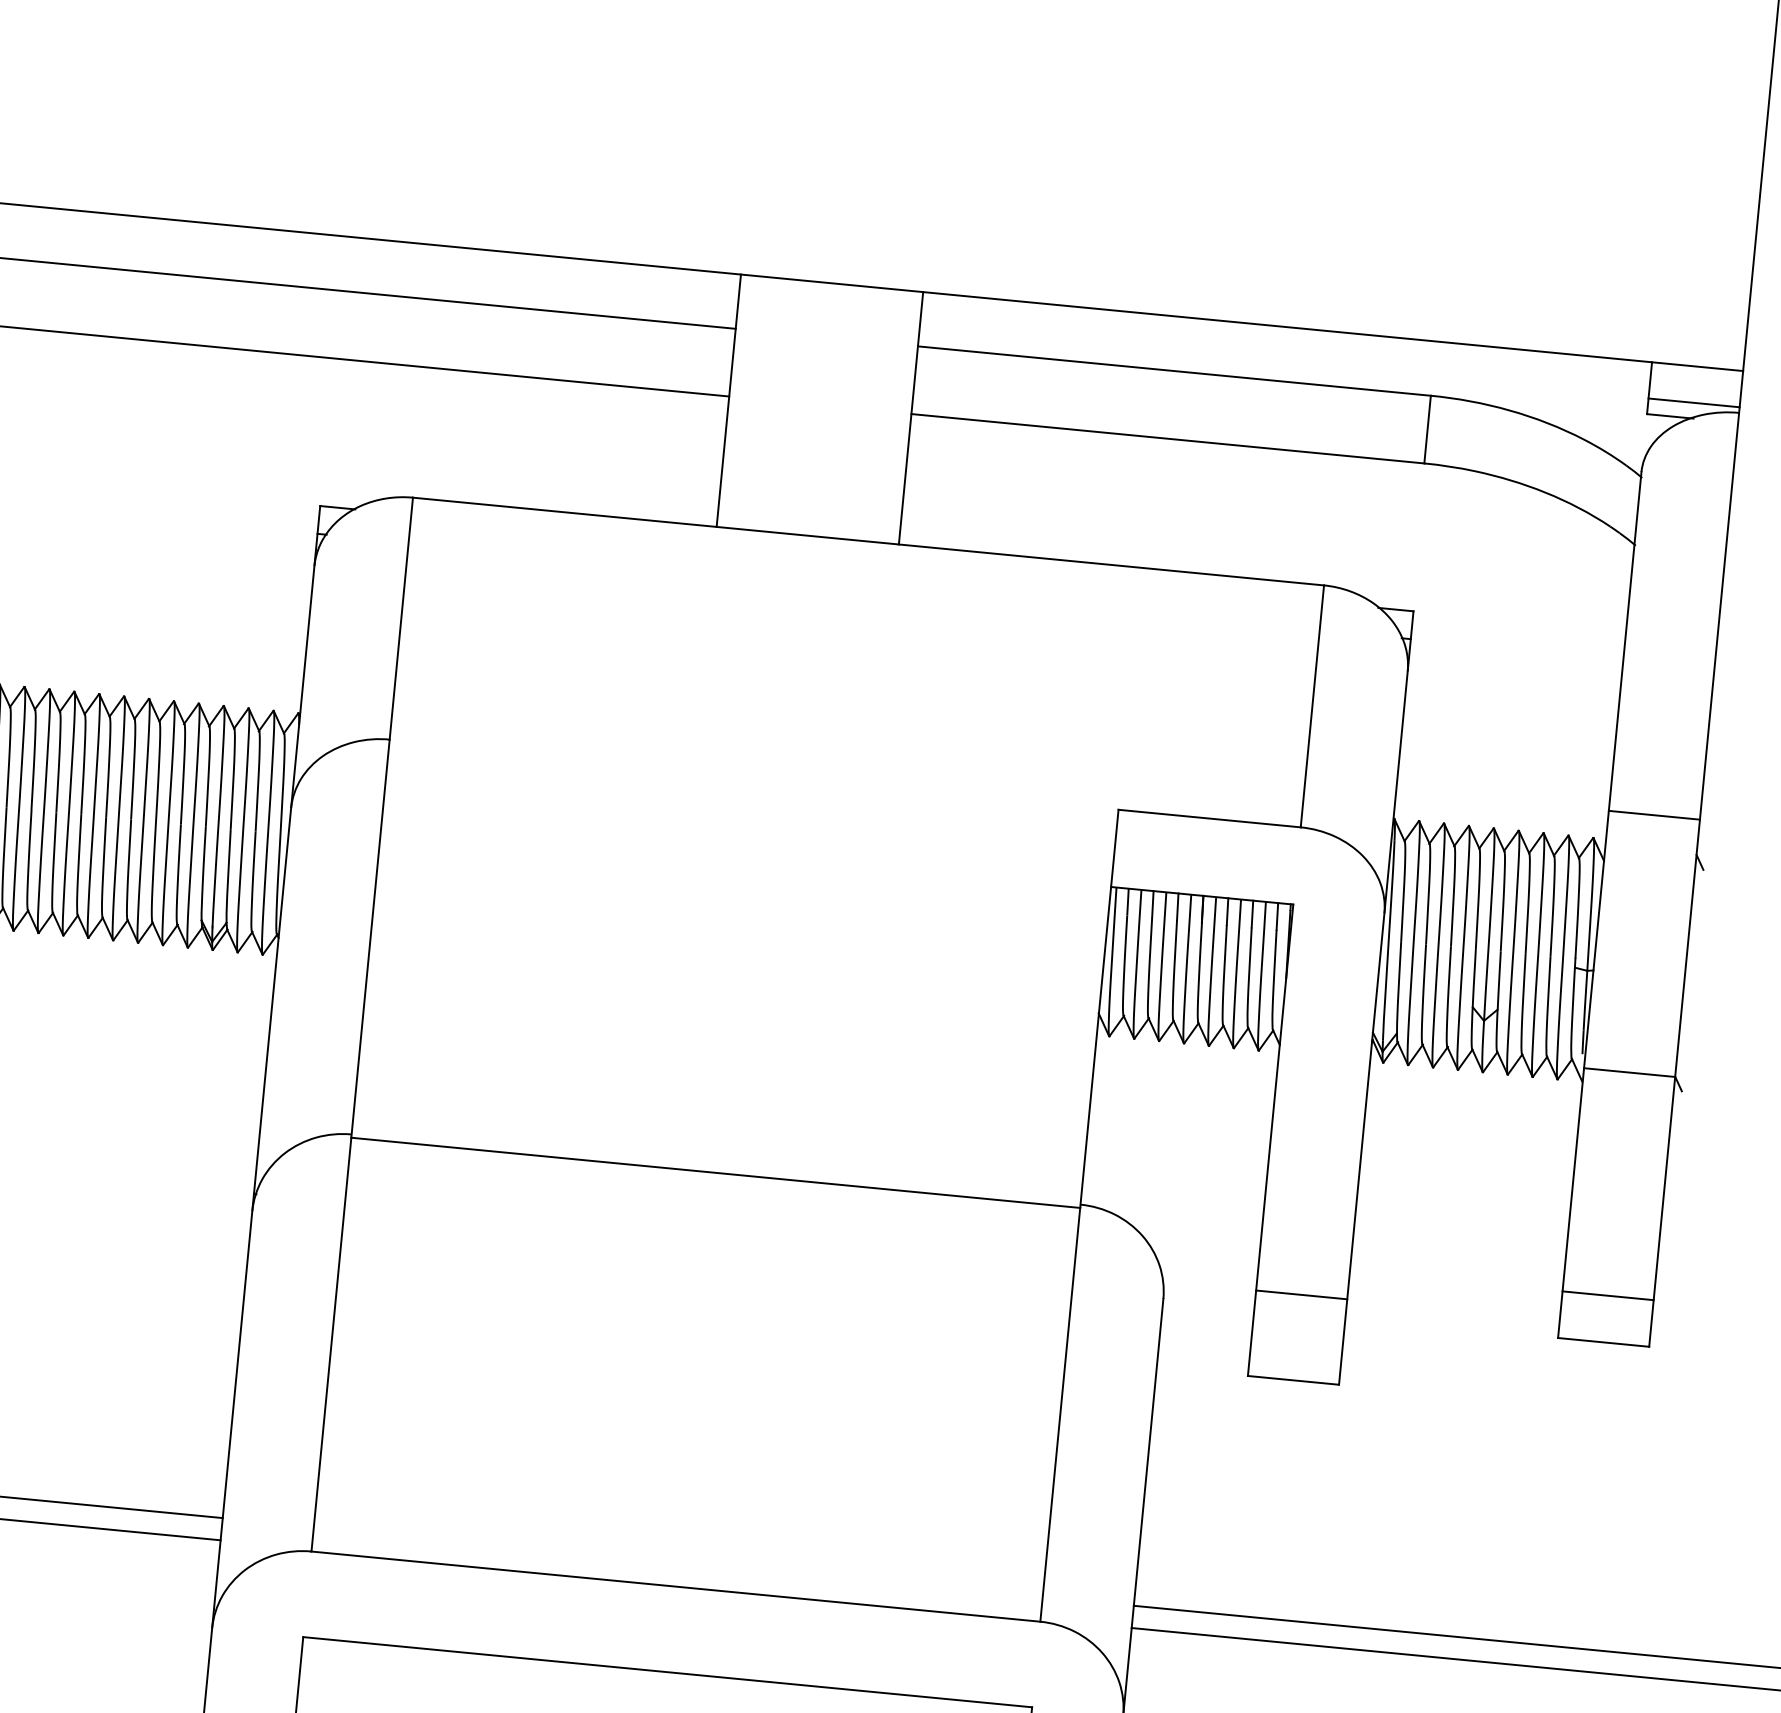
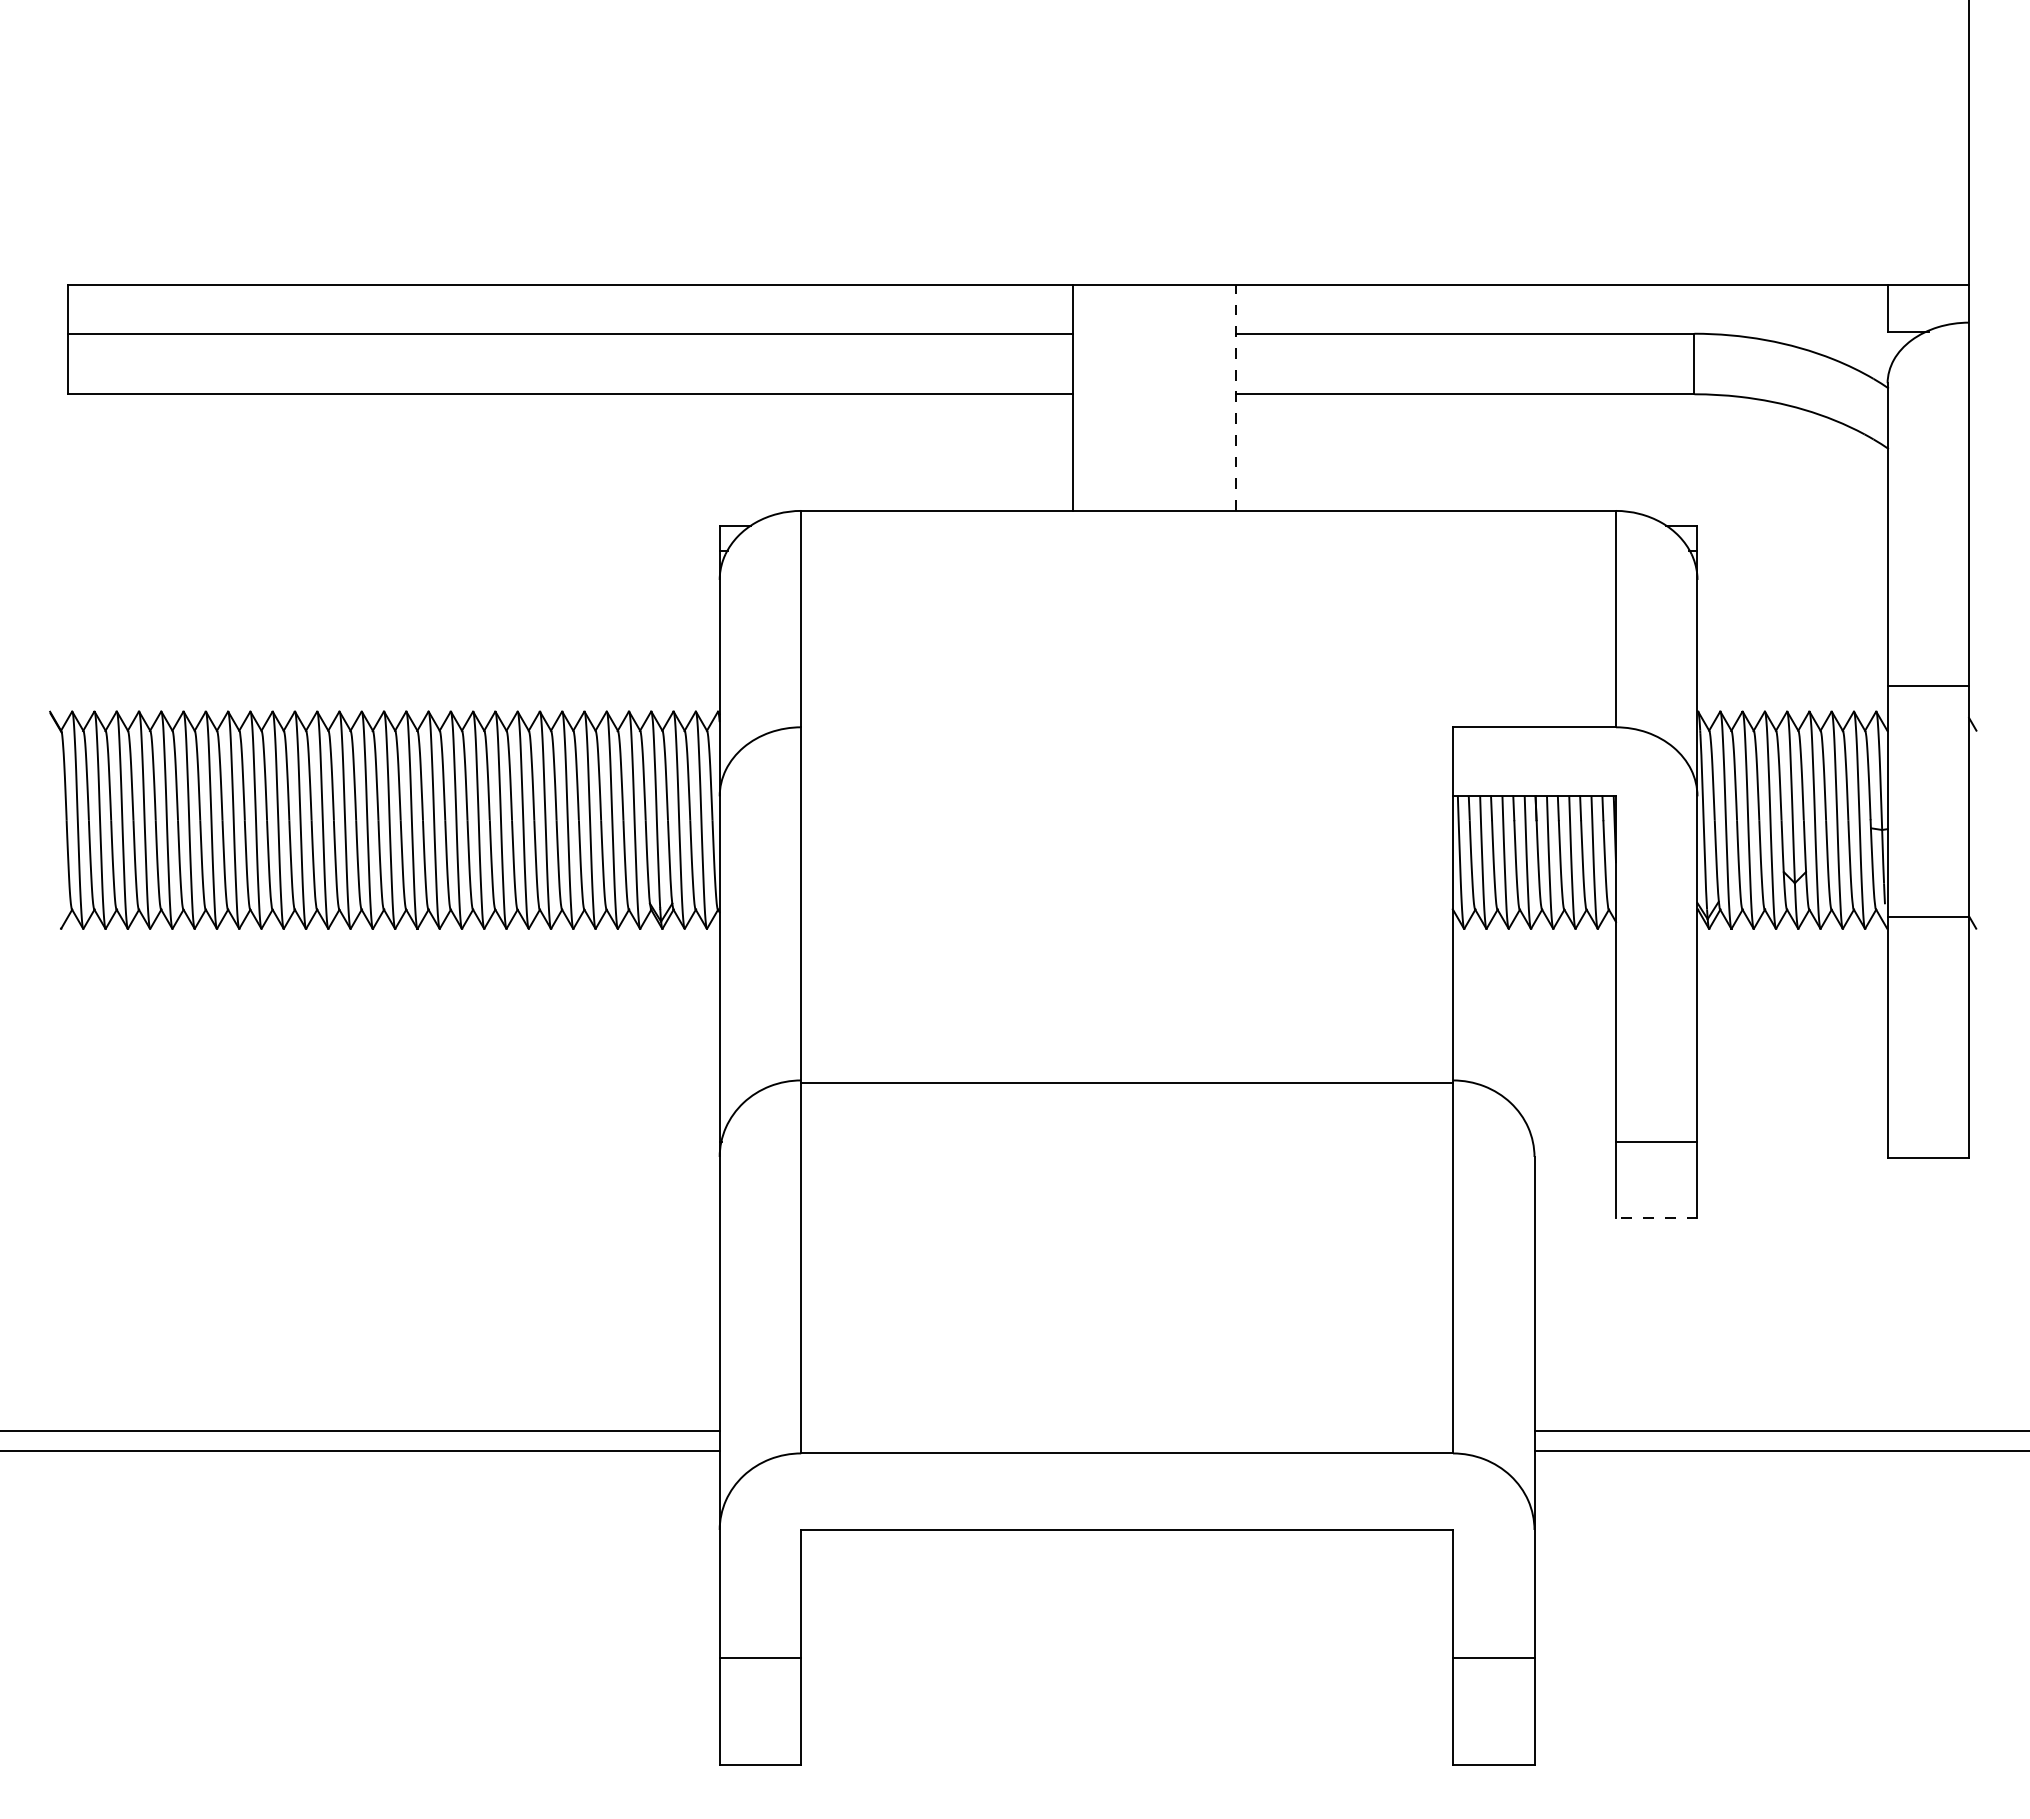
line: (1694, 402) -> (1928, 317), removed
line: (910, 418) -> (1235, 398), solid -> dashed
line: (1608, 1296) -> (1928, 1116), removed
line: (1293, 1379) -> (1656, 1217), solid -> dashed

